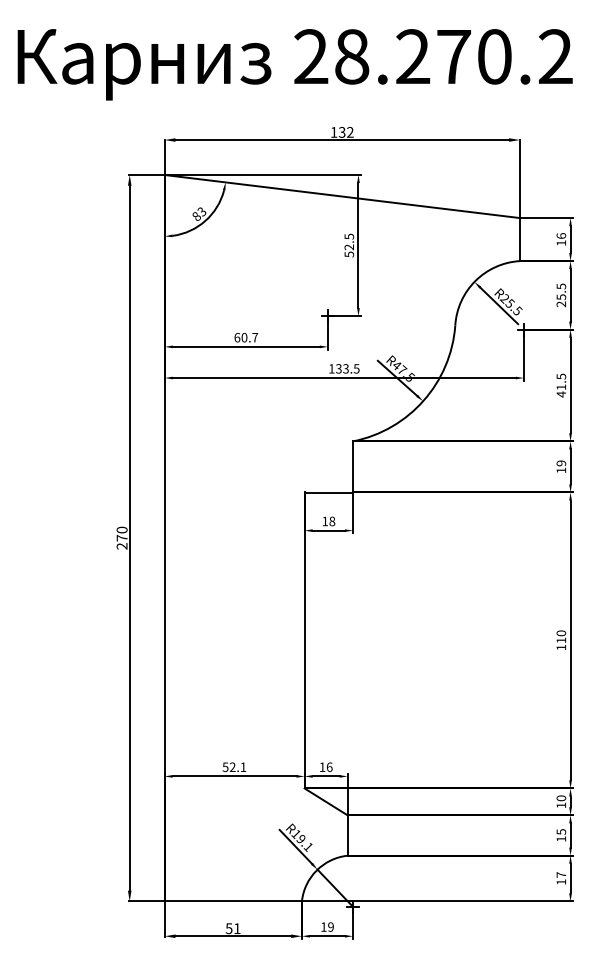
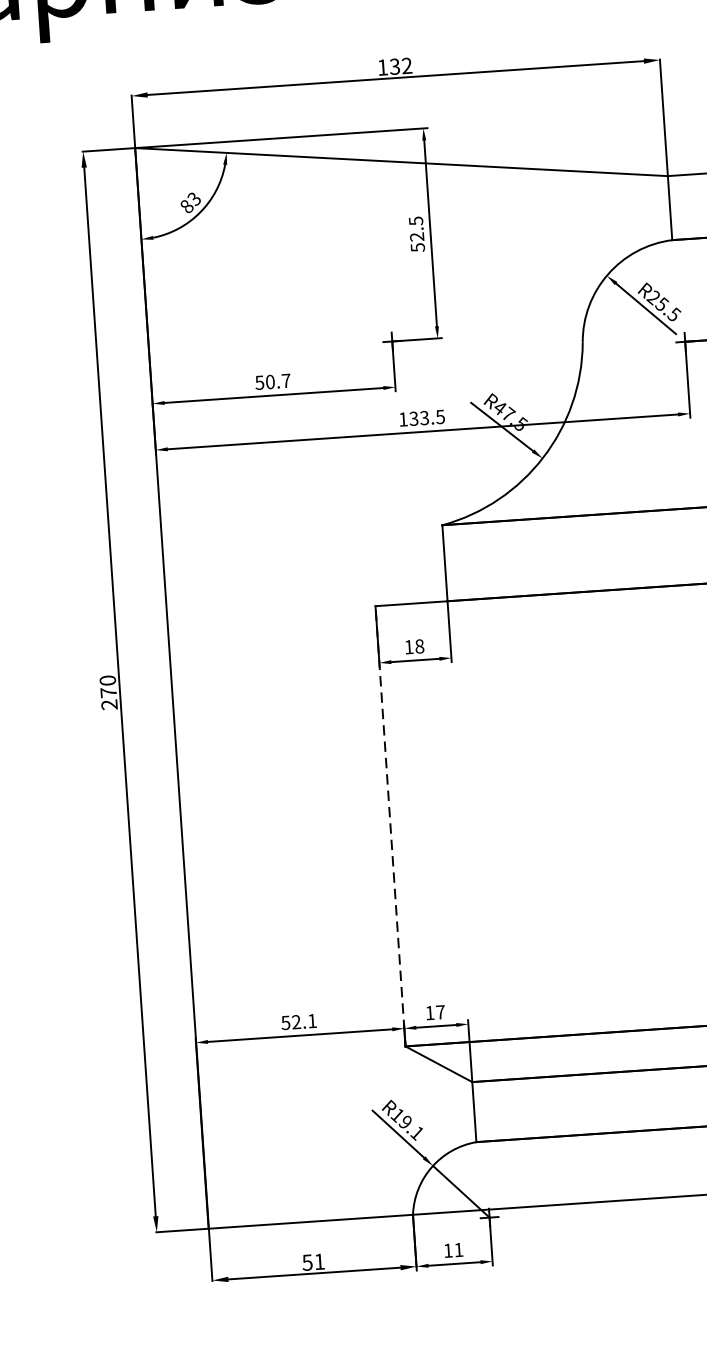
text: (237, 337) -> (259, 382), 60.7 -> 50.7
line: (304, 640) -> (390, 826), solid -> dashed
text: (329, 766) -> (440, 1011), 16 -> 17
text: (330, 926) -> (458, 1249), 19 -> 11

